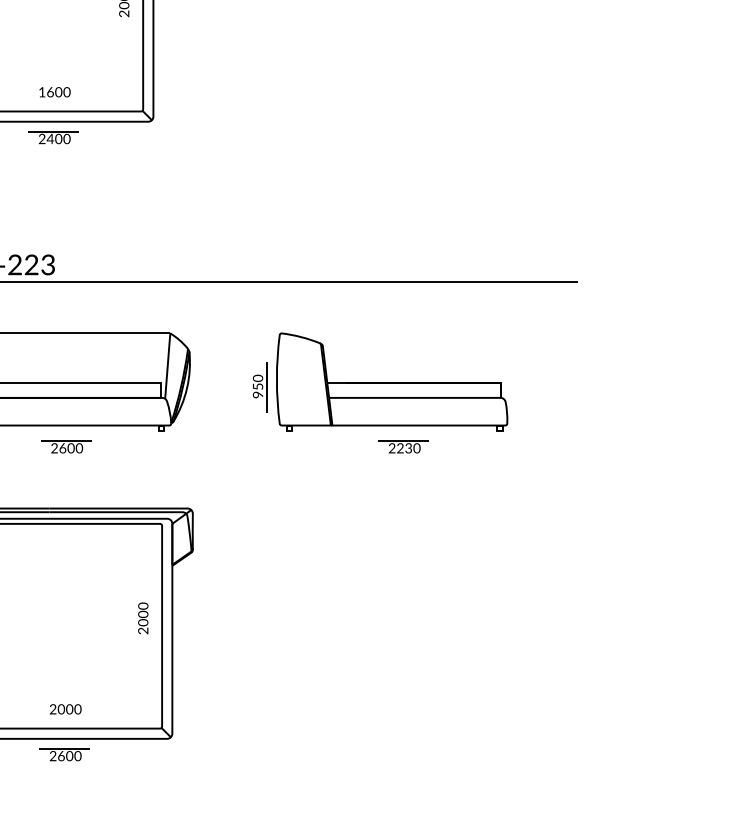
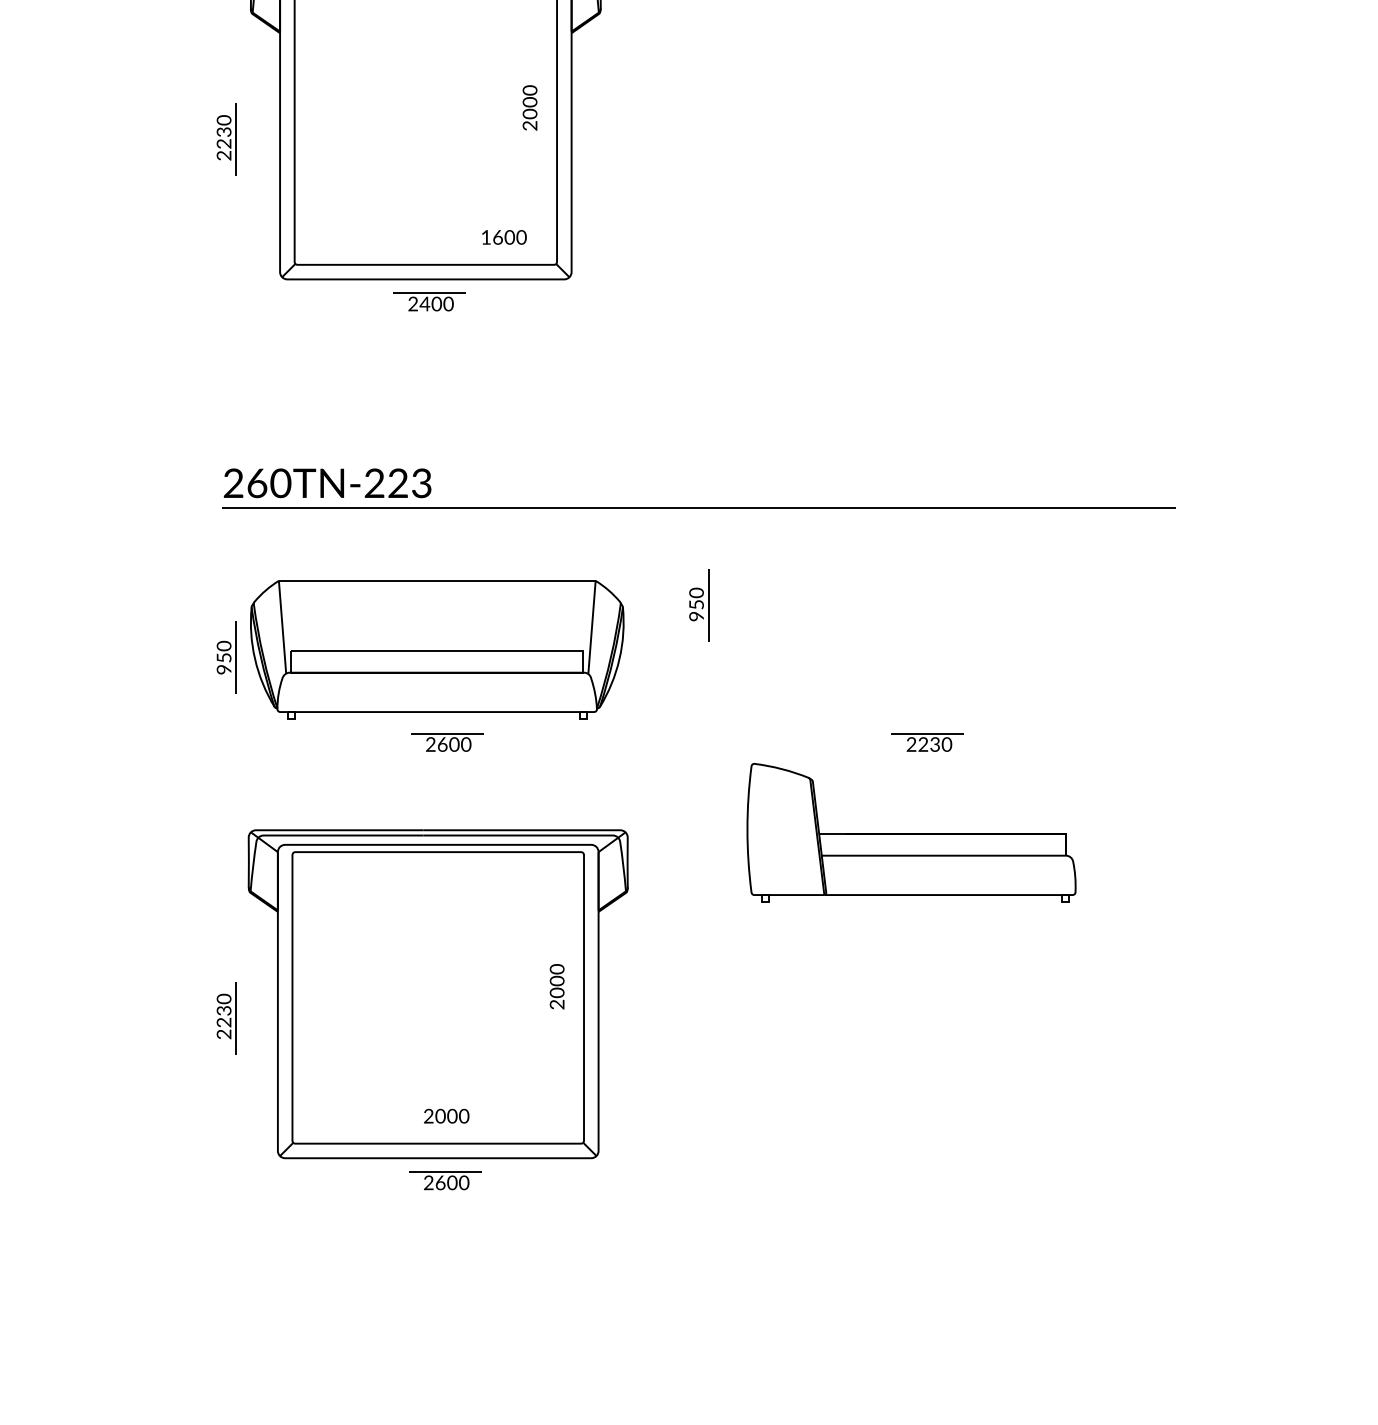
text: (55, 92) -> (504, 237), moved
part: (392, 381) -> (911, 832), moved
part: (260, 387) -> (699, 605), moved

